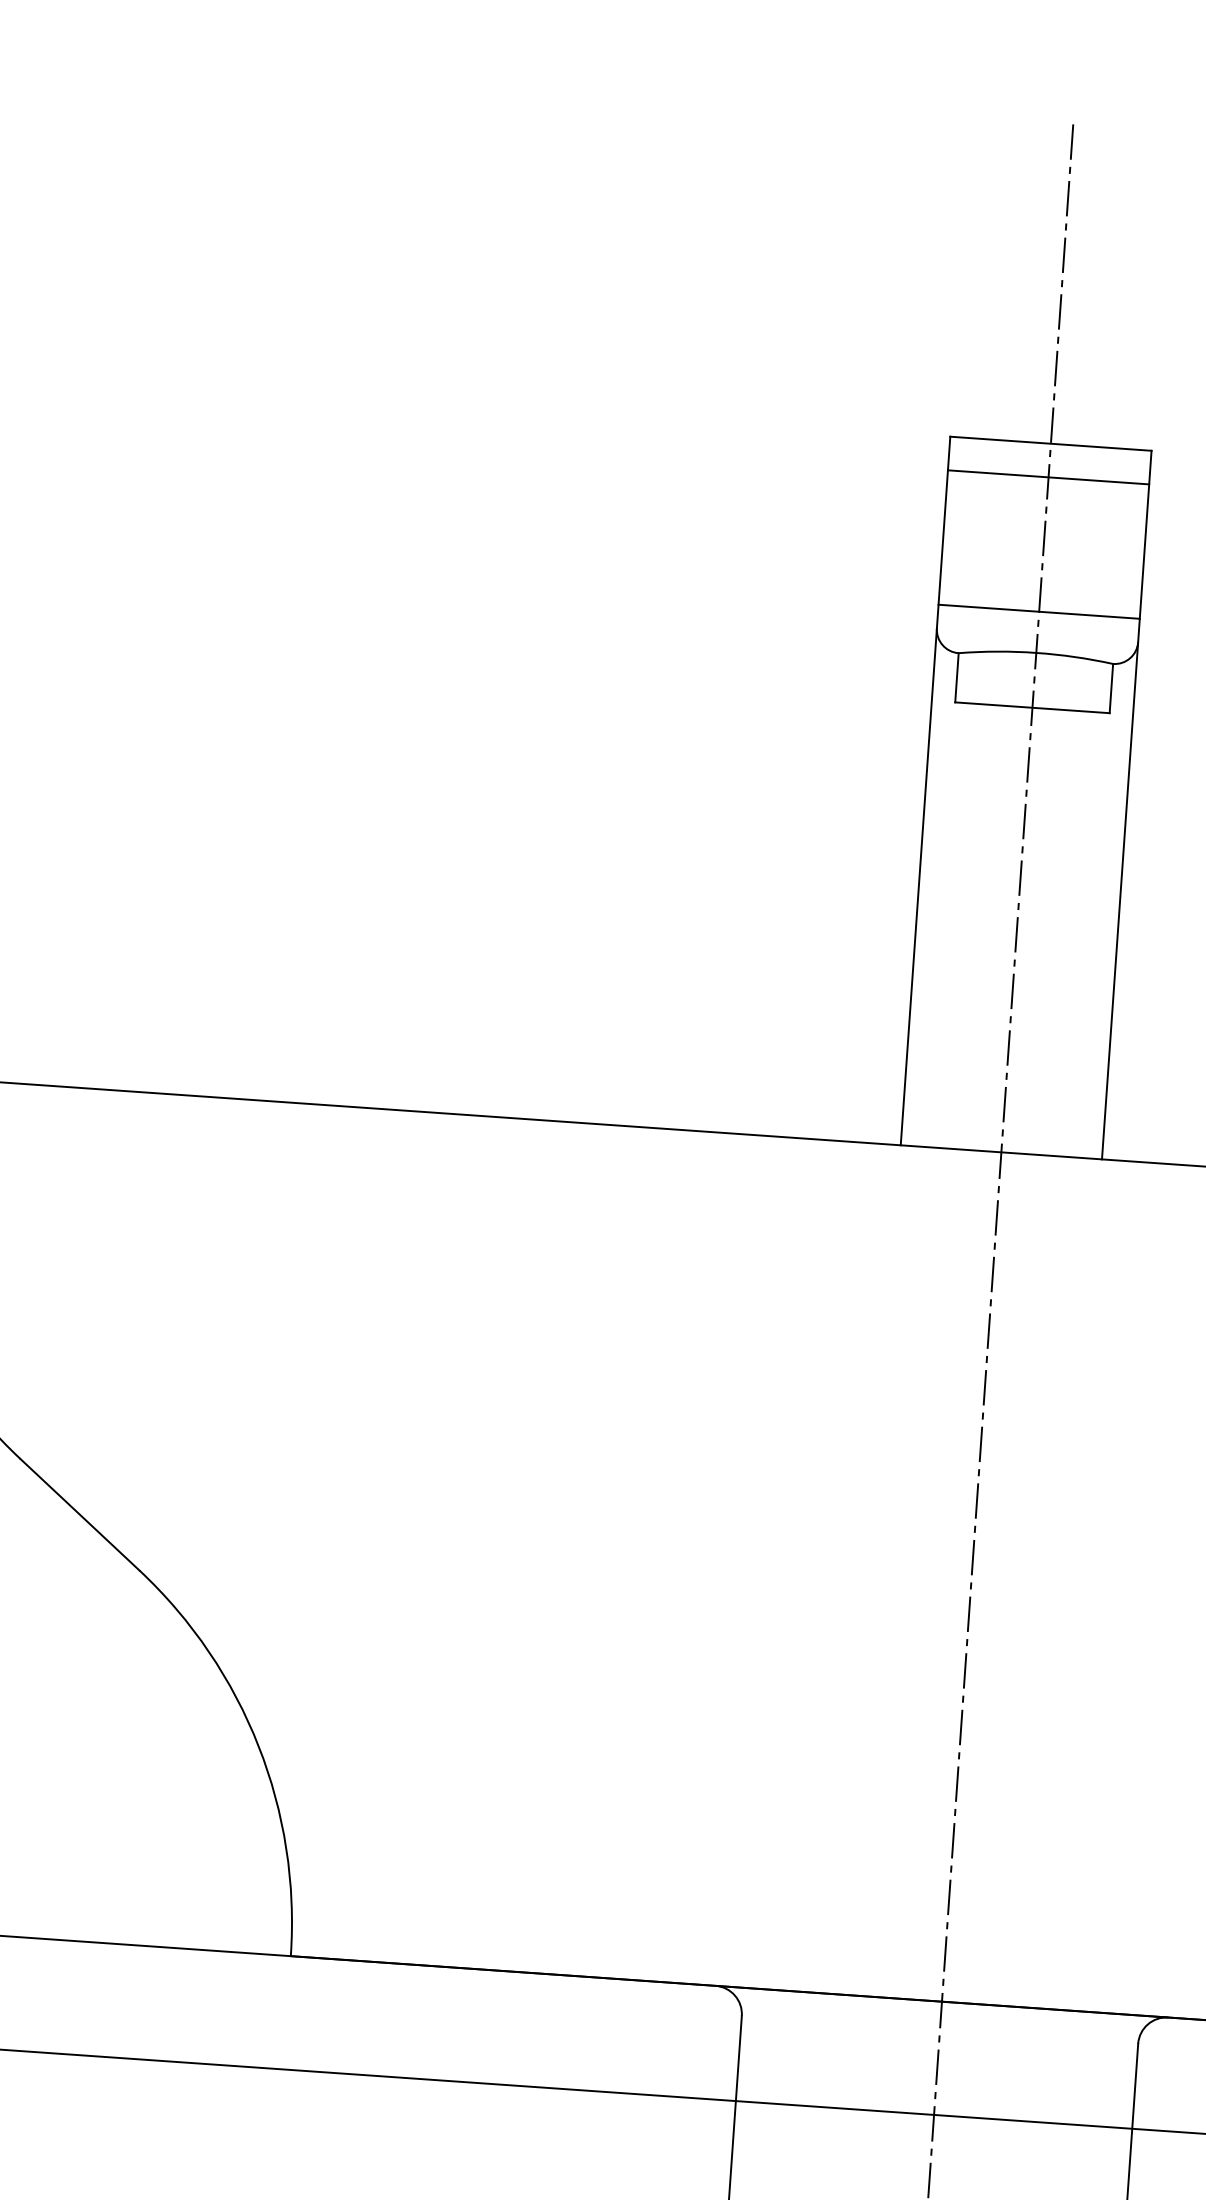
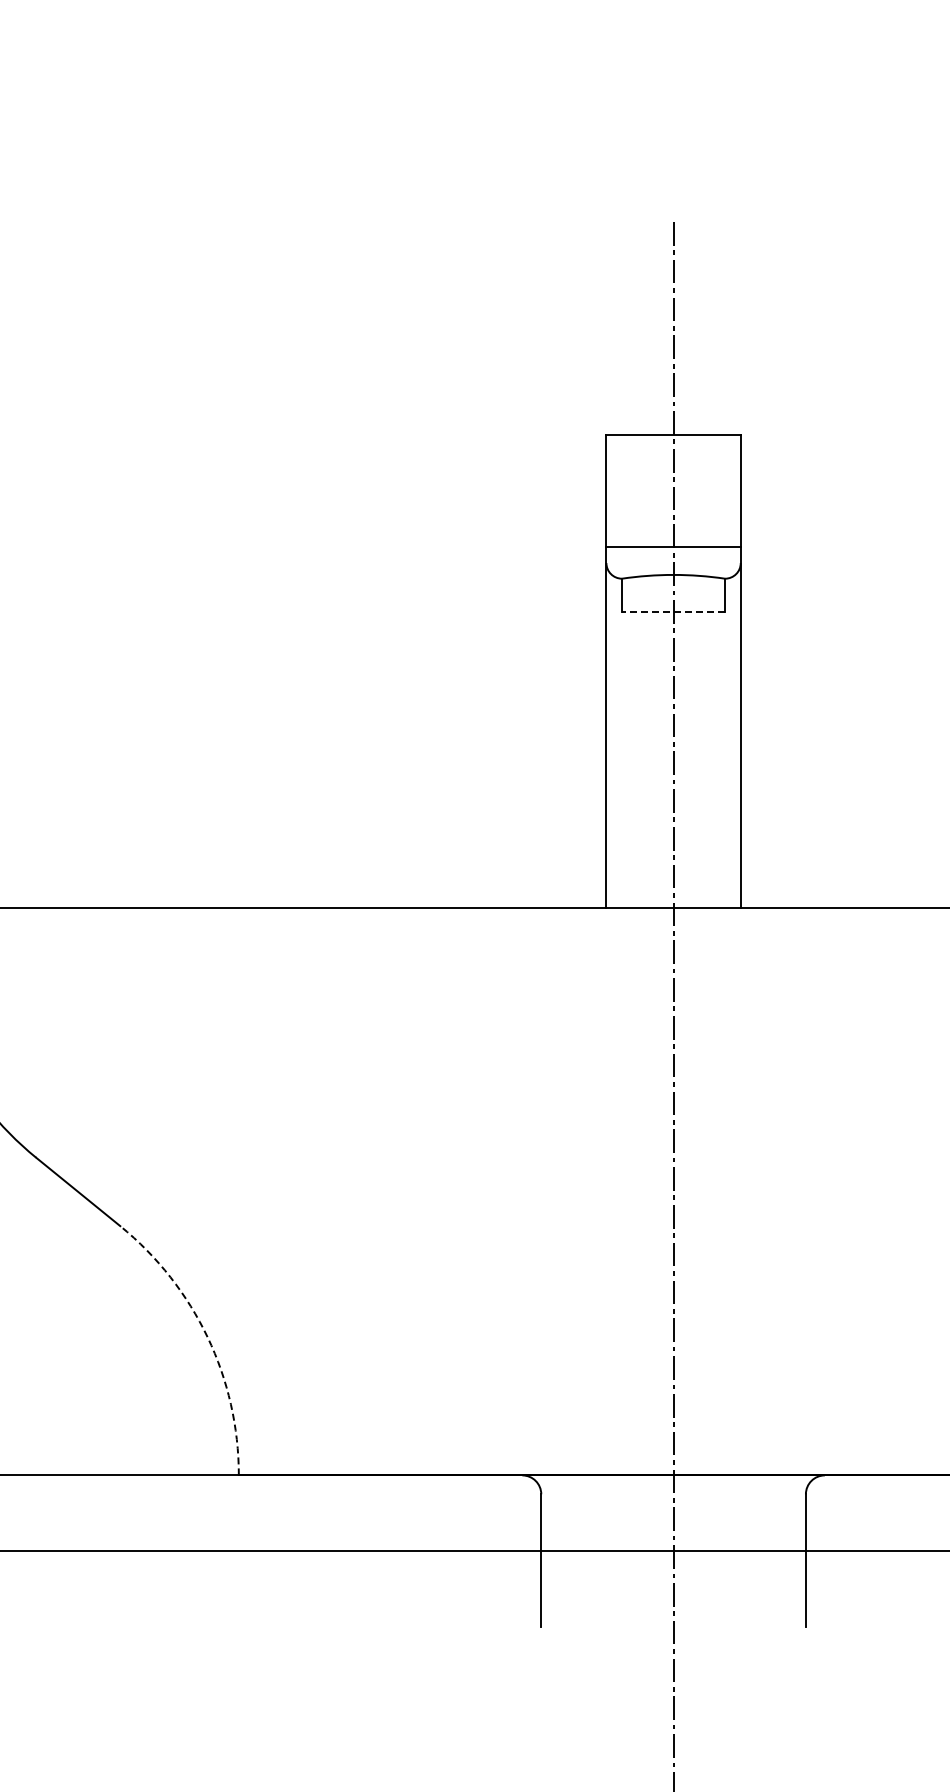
line: (1048, 477) -> (673, 457), removed
line: (1032, 707) -> (673, 611), solid -> dashed
arc: (258, 1746) -> (207, 1337), solid -> dashed

